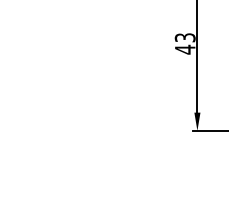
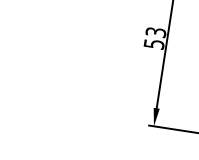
text: (185, 49) -> (154, 44), 43 -> 53

